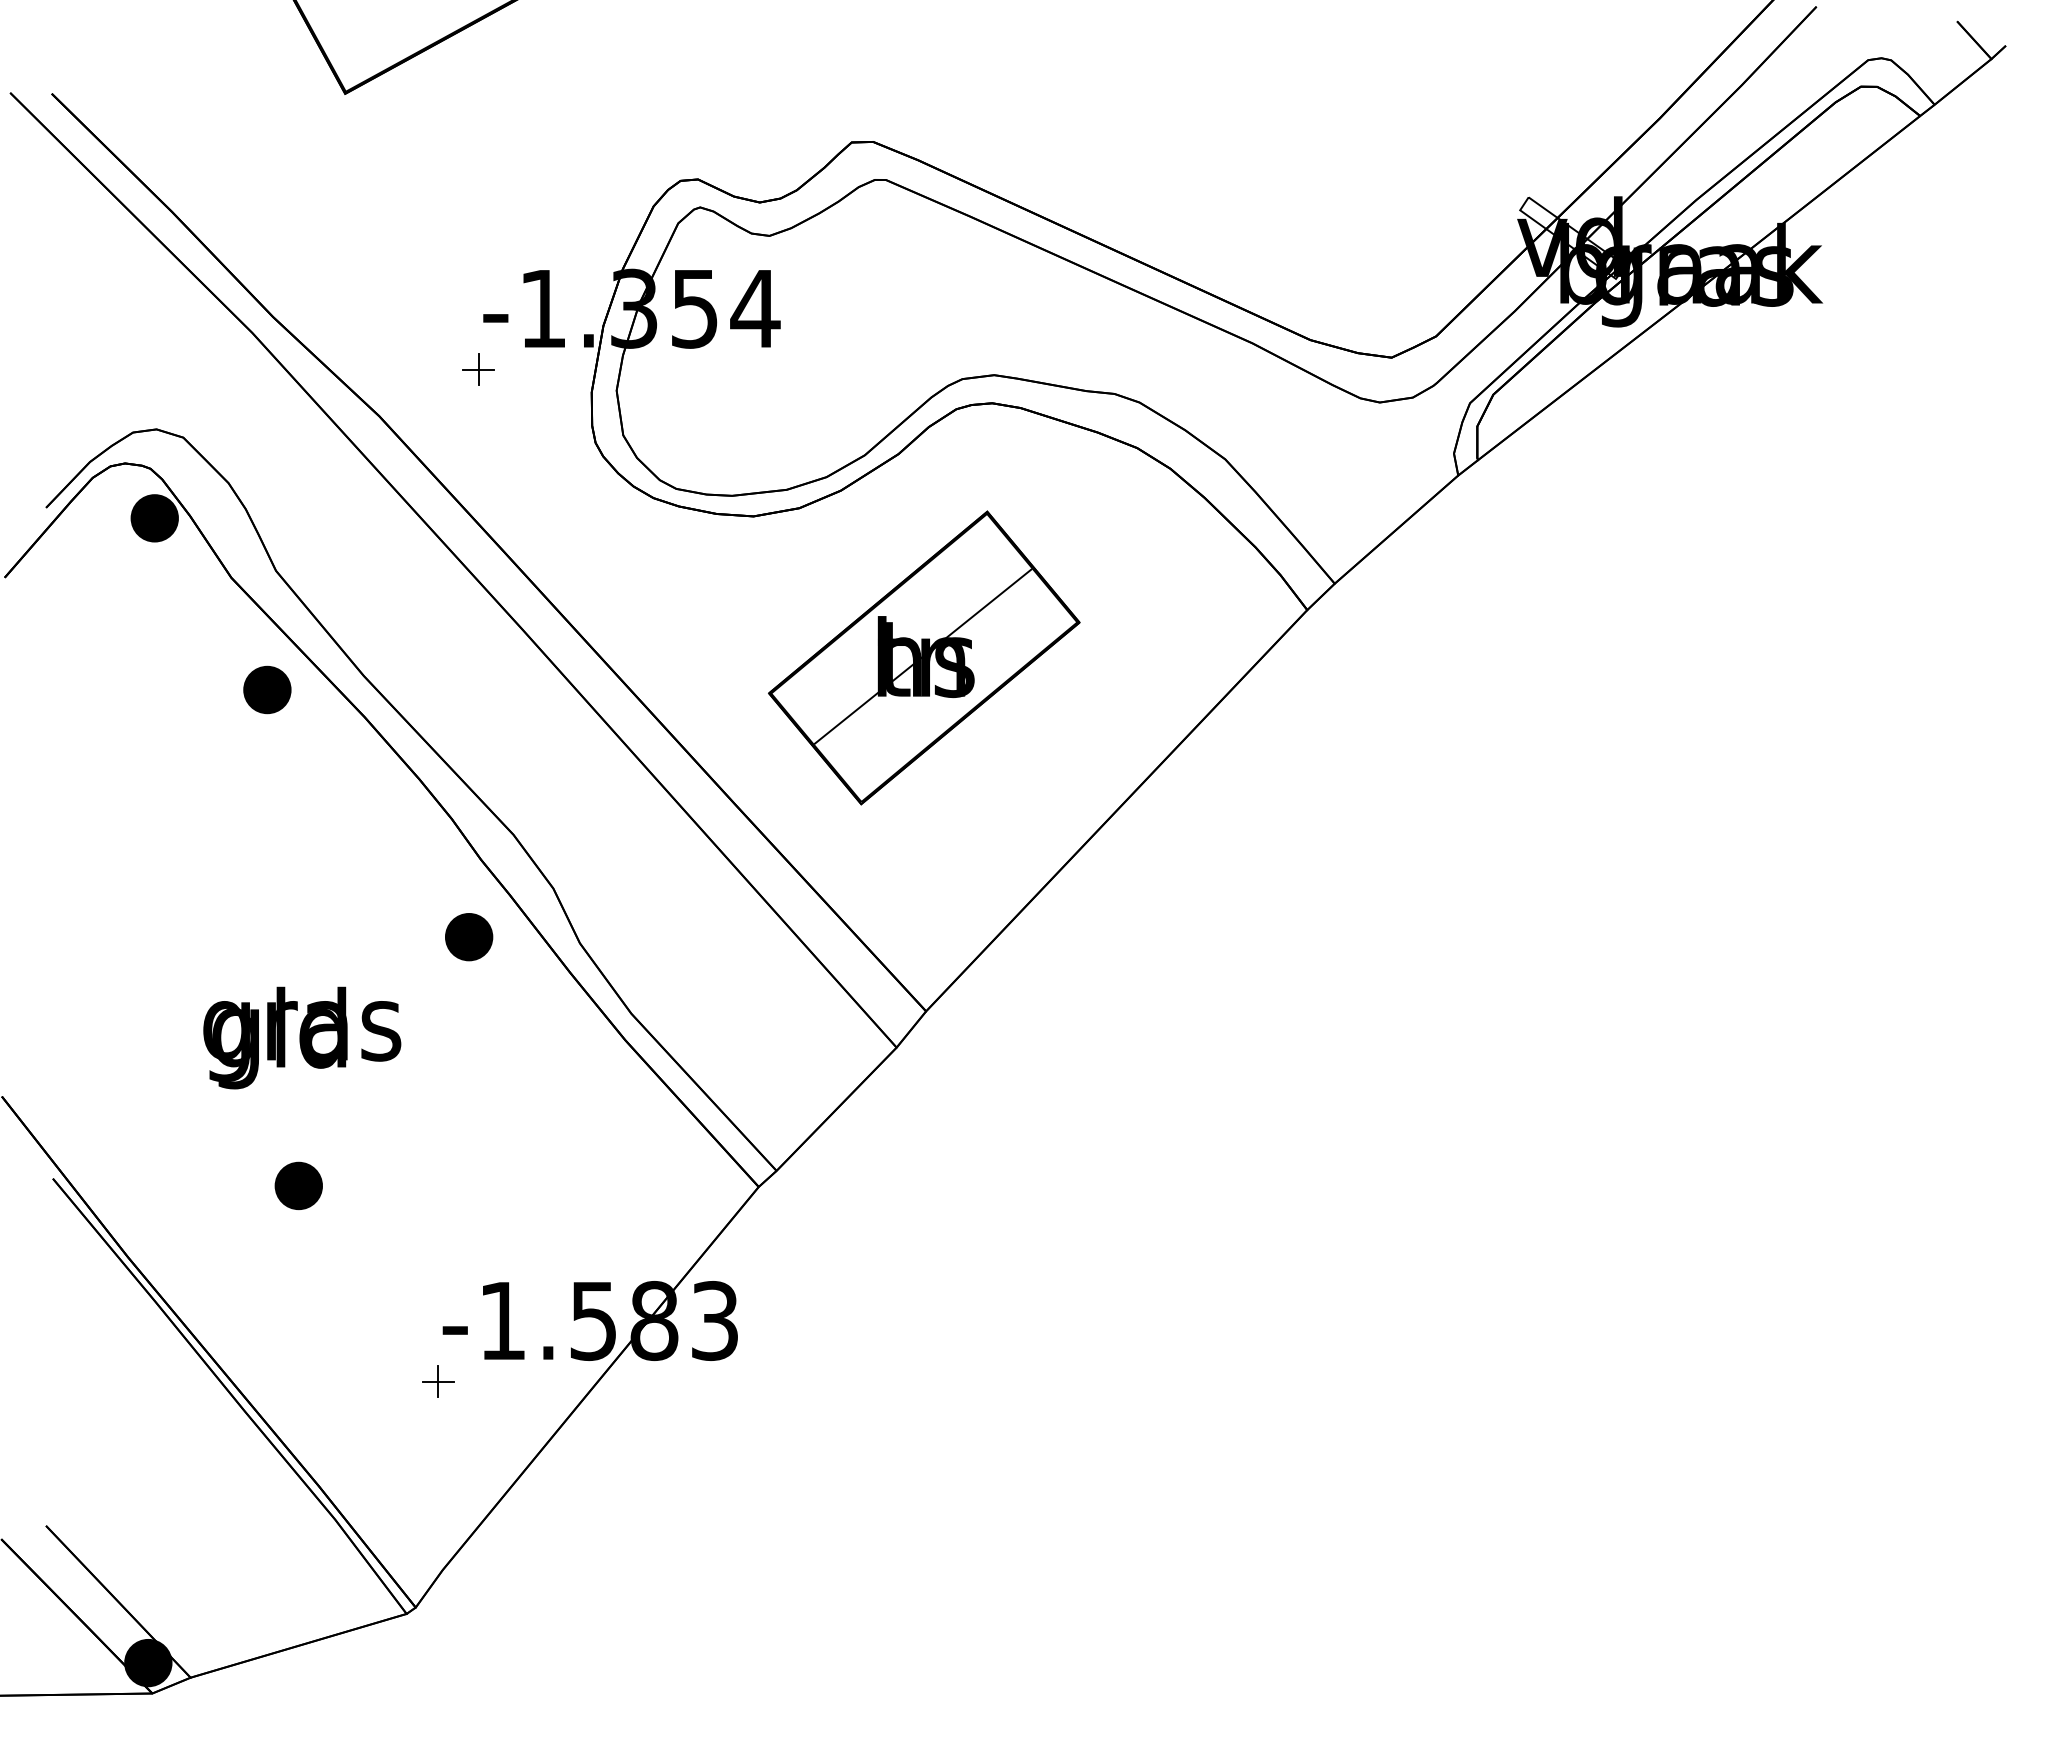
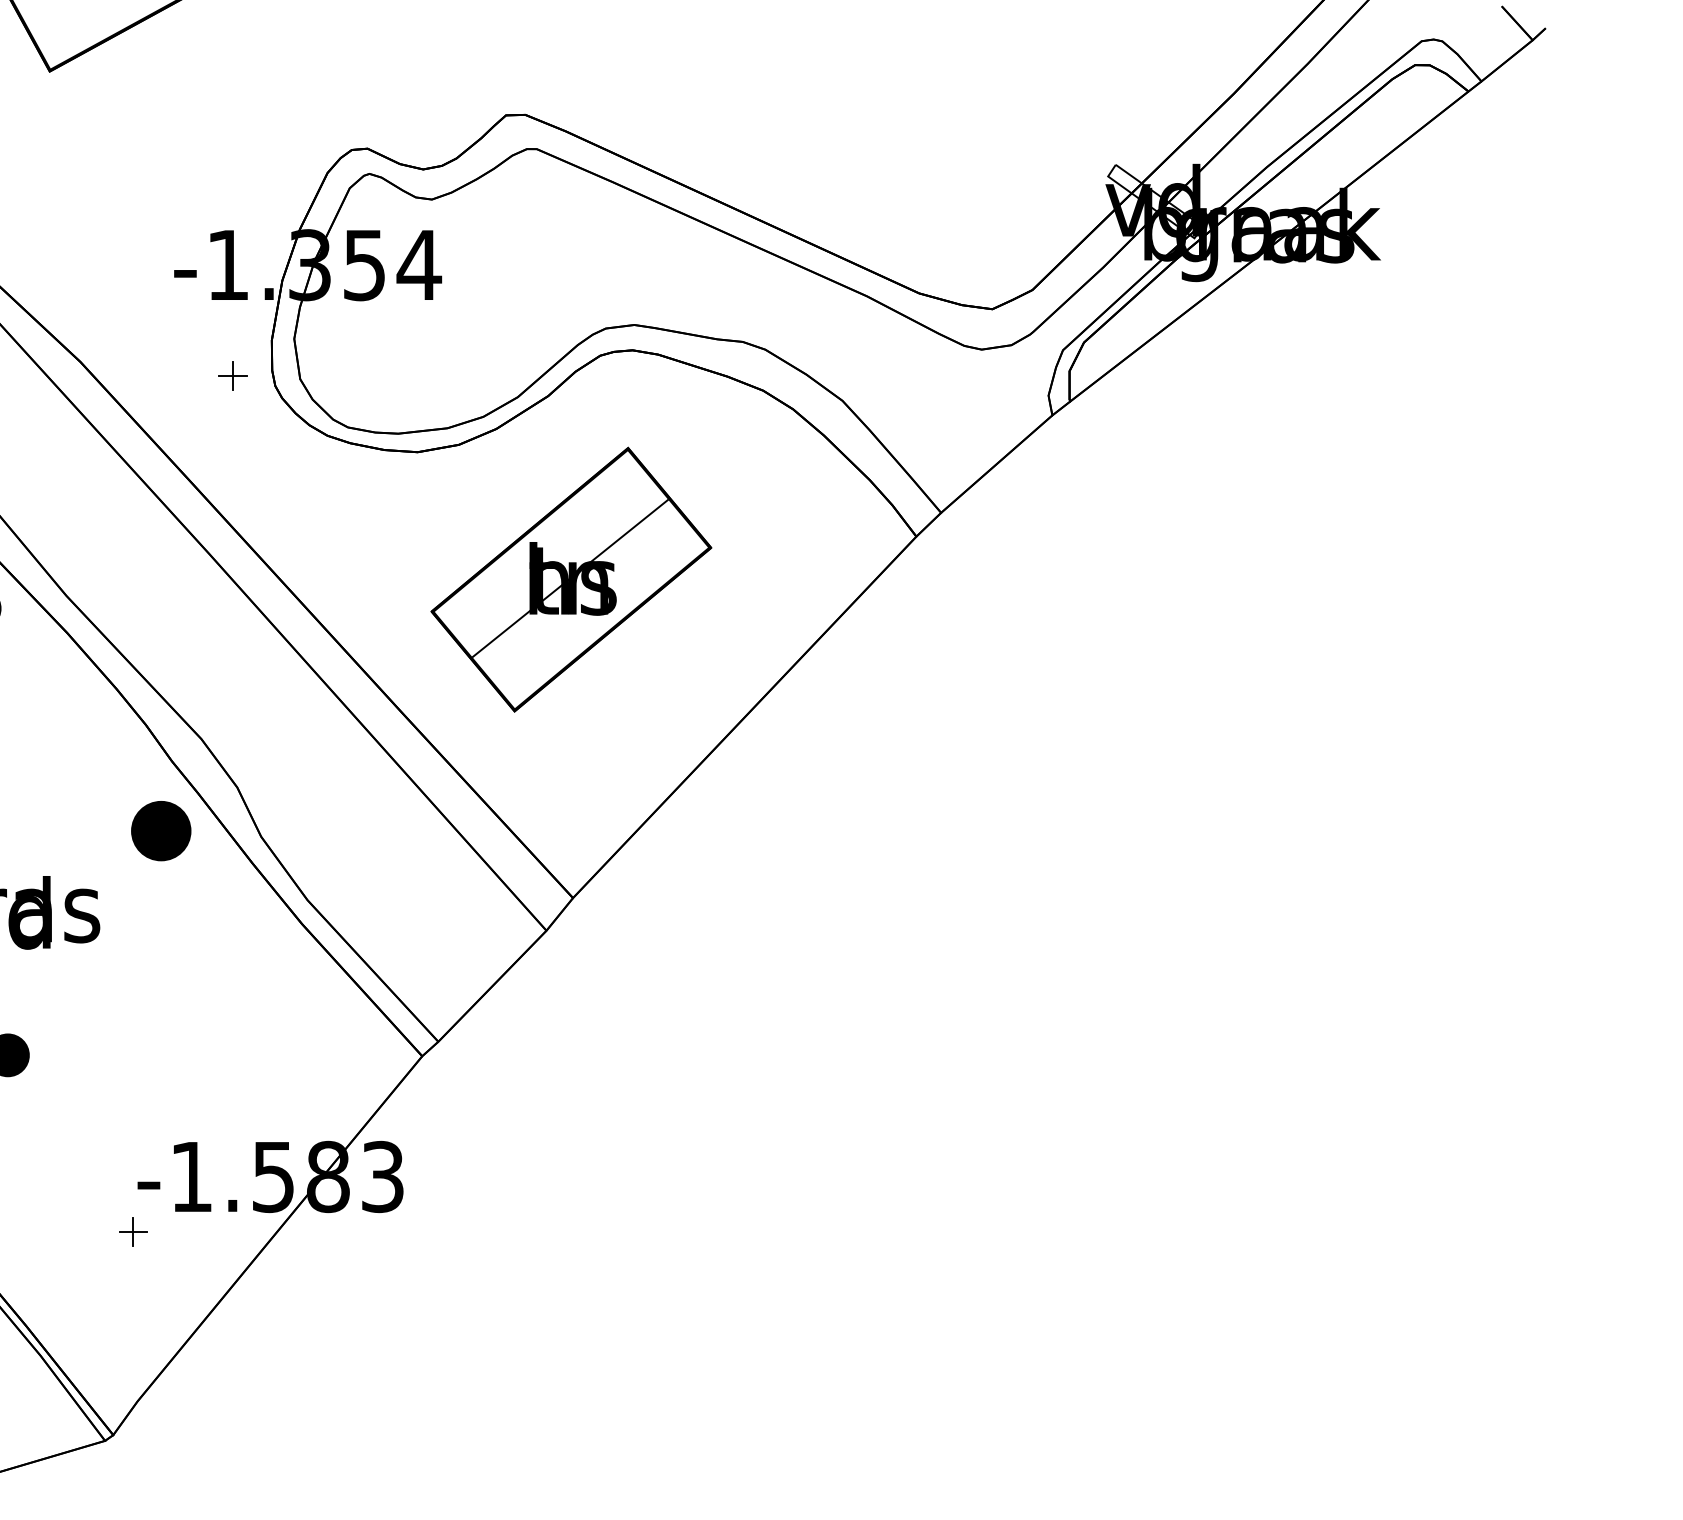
part: (478, 369) -> (232, 375), moved
part: (469, 937) -> (161, 831), size x1.4

